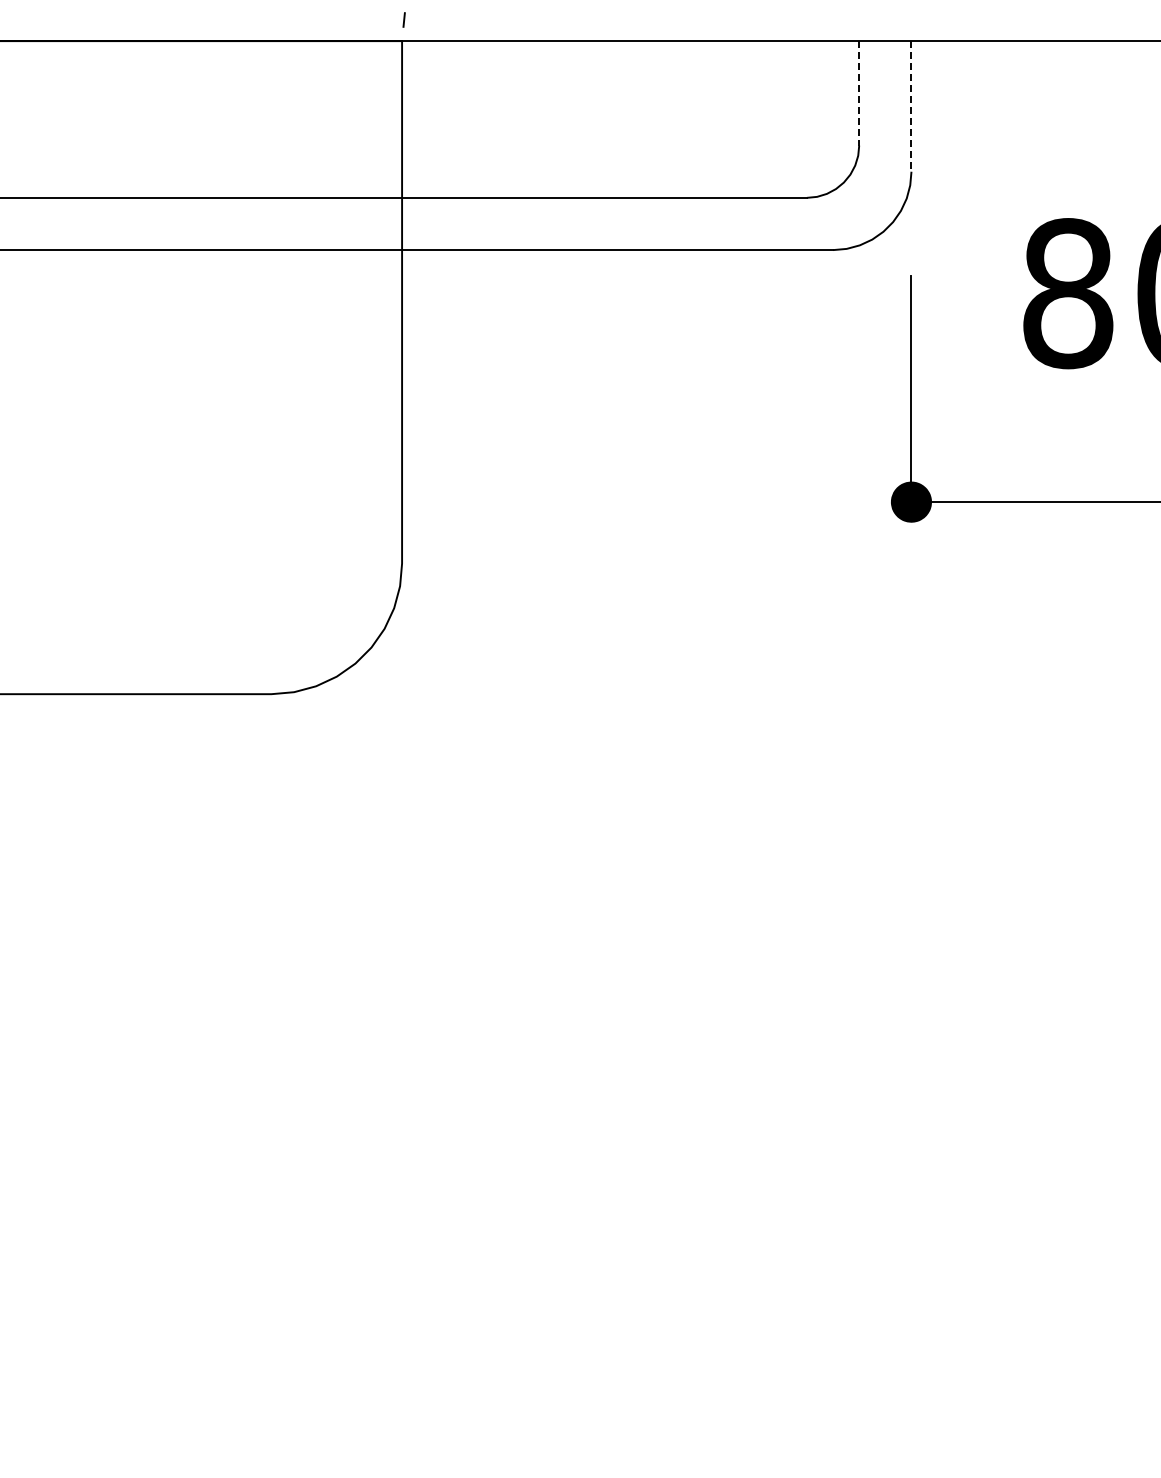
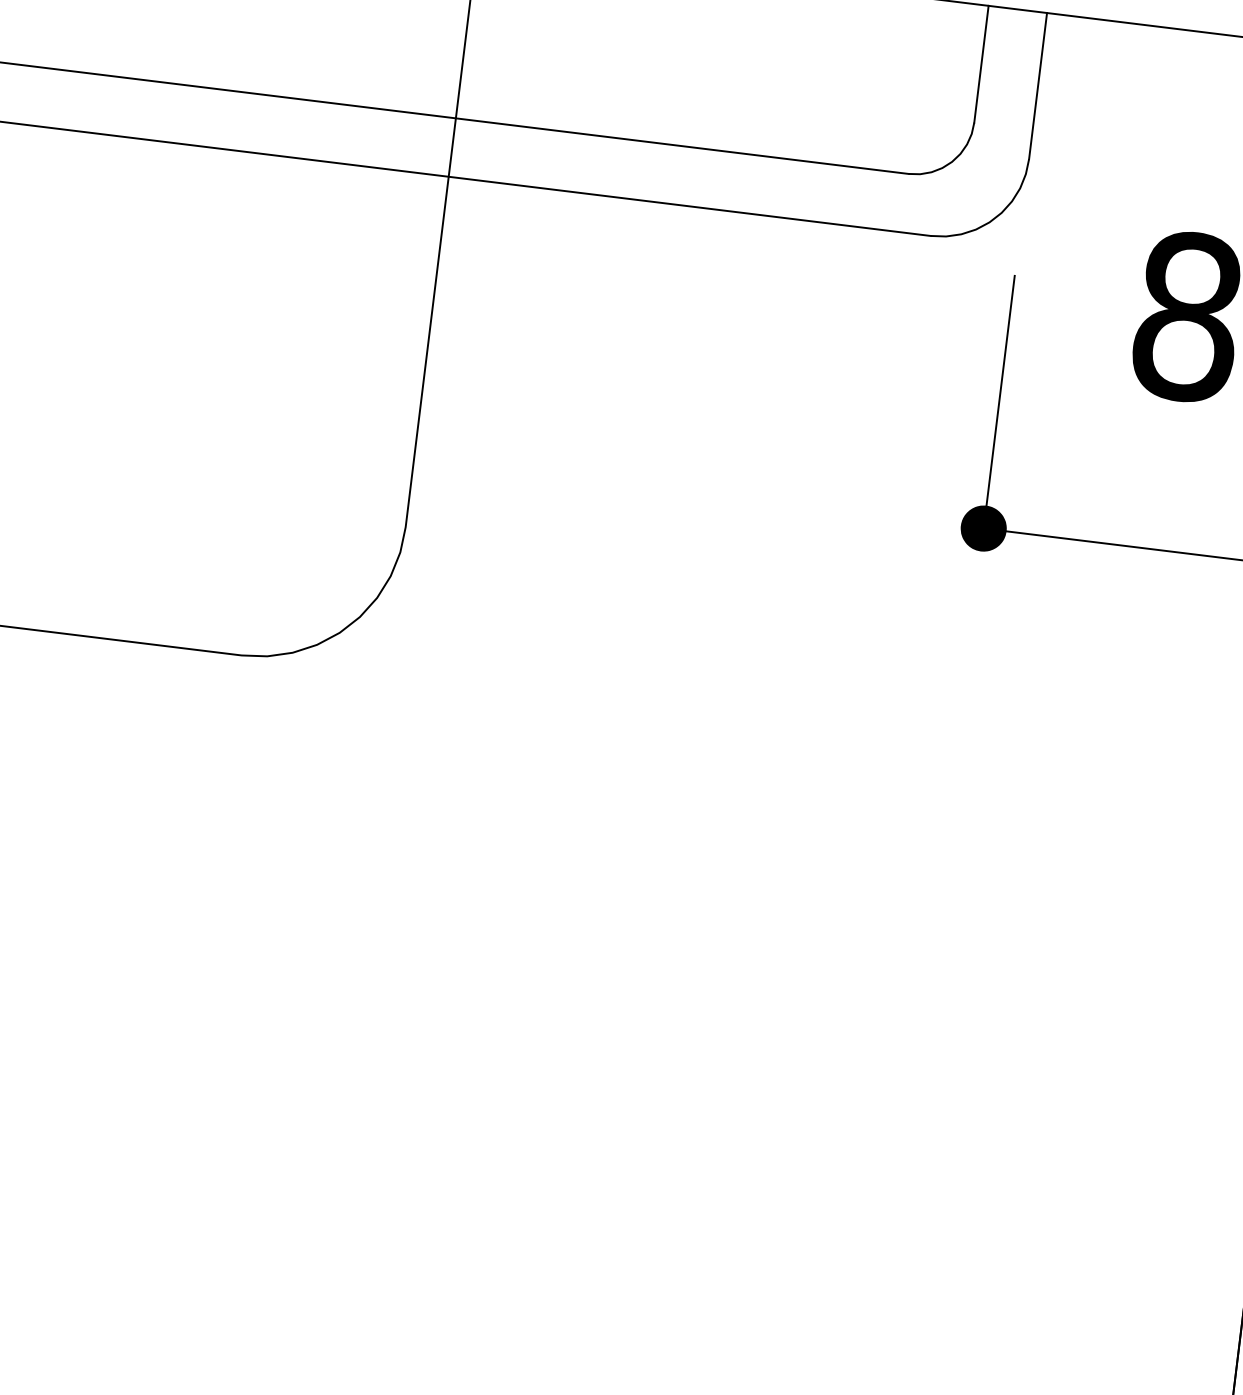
line: (859, 93) -> (981, 64), dashed -> solid
line: (911, 106) -> (1038, 86), dashed -> solid

